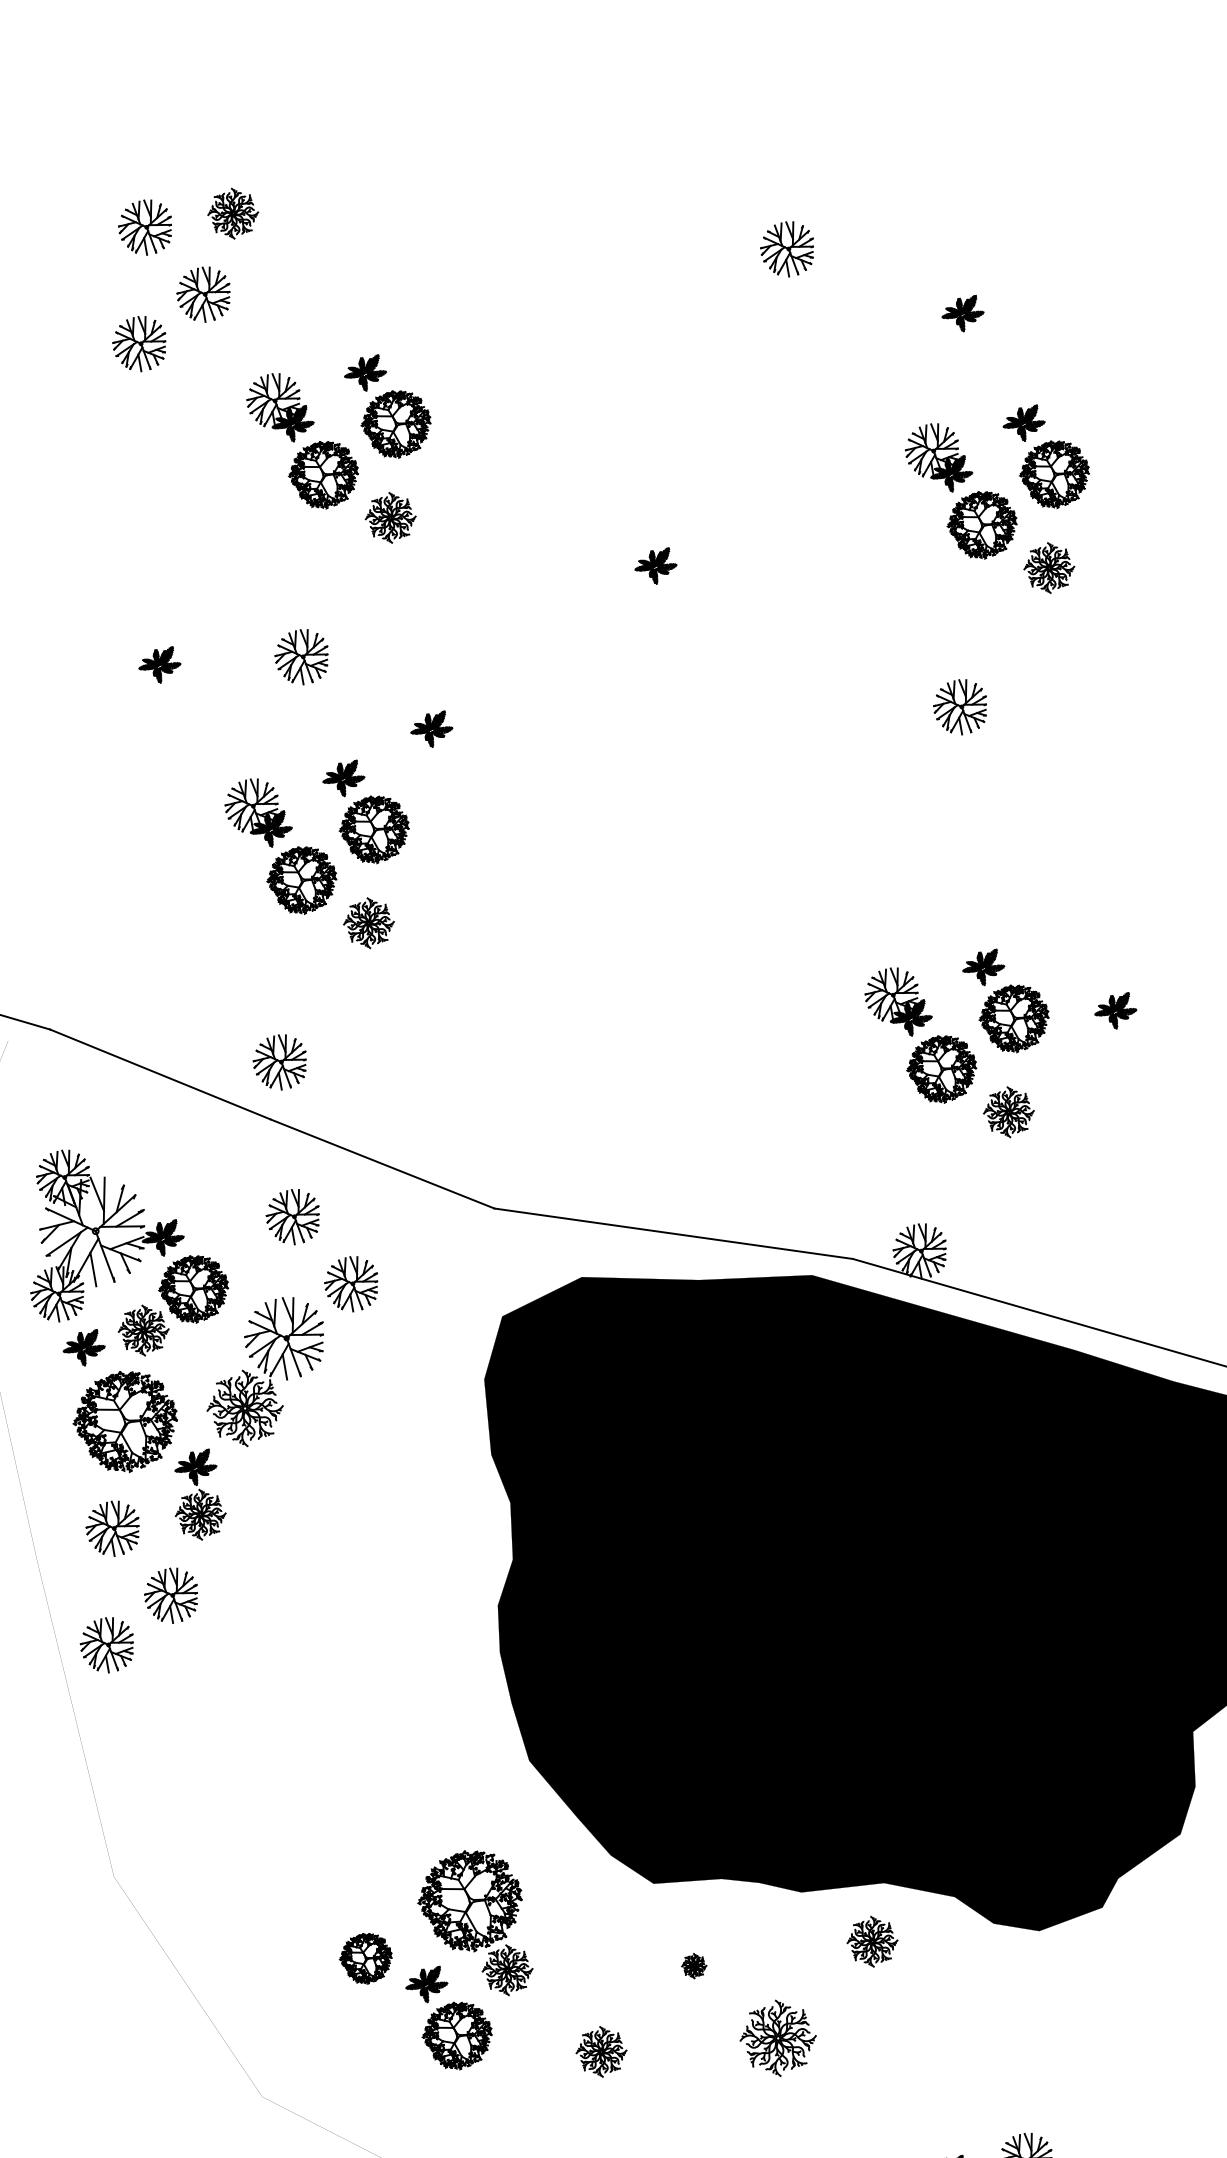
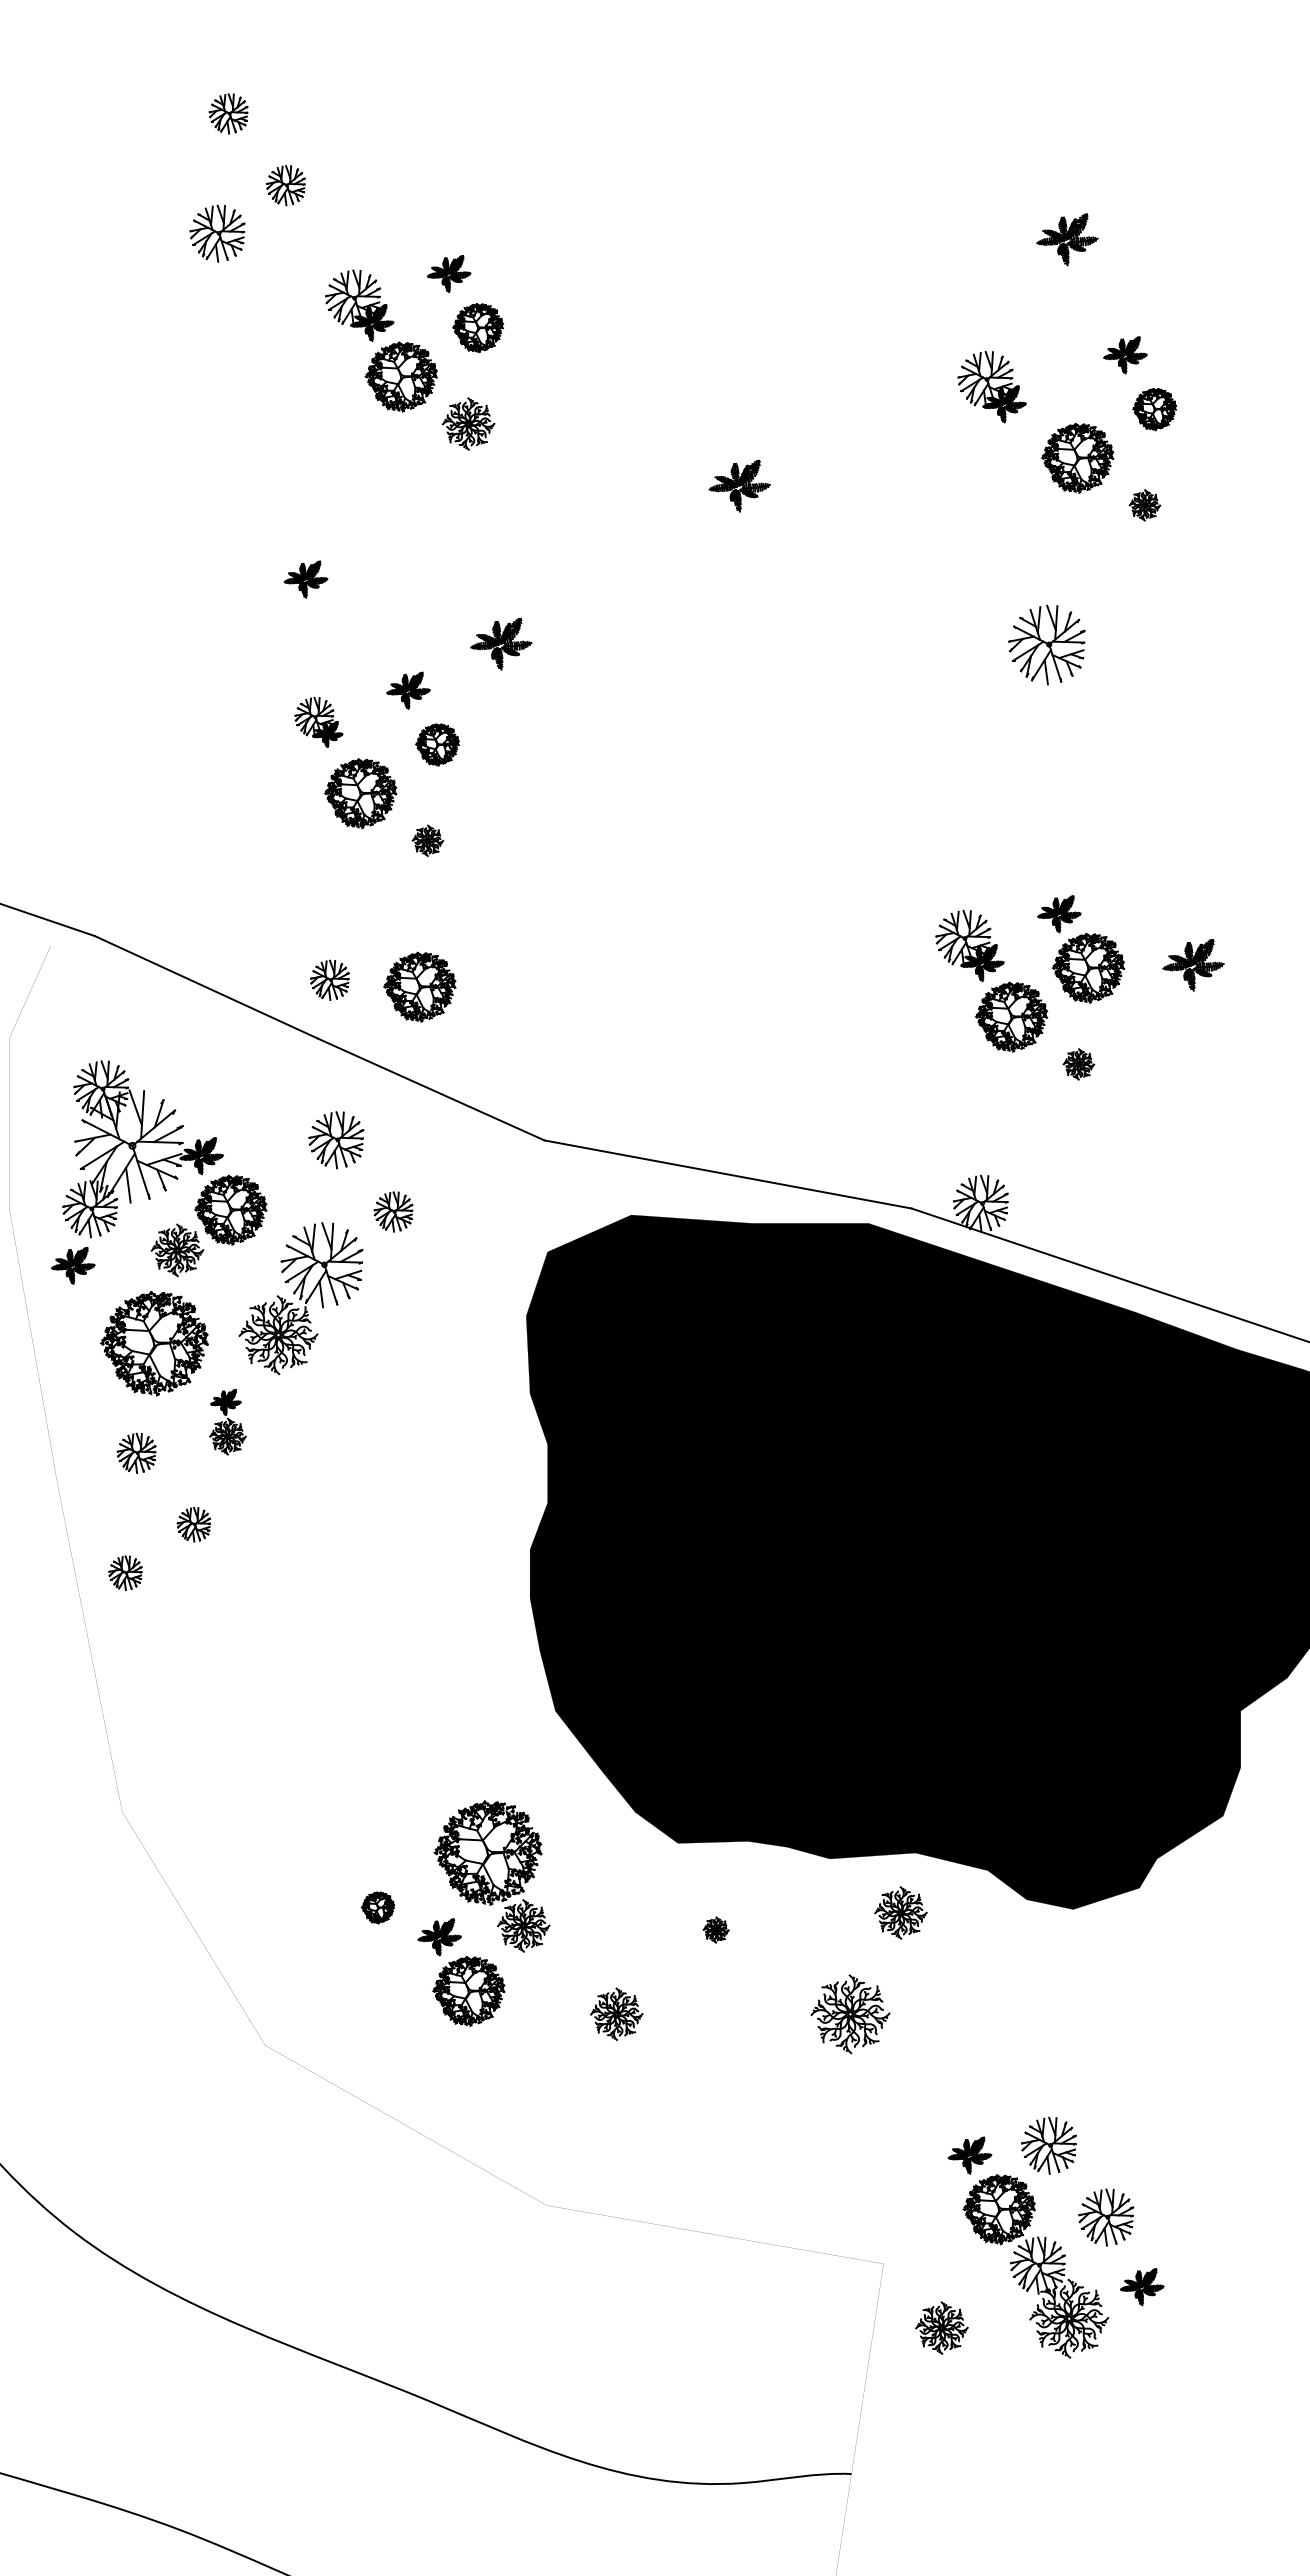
part: (232, 213) -> (319, 103), removed
part: (145, 227) -> (228, 113), size x0.7
part: (787, 249) -> (889, 165), removed
part: (203, 294) -> (285, 185), size x0.7
part: (963, 313) -> (1067, 239), size x1.4
part: (395, 424) -> (477, 327), size x0.7
part: (938, 458) -> (991, 387), moved
part: (1054, 474) -> (1154, 409), size x0.6
part: (655, 565) -> (739, 485), size x1.4
part: (1048, 568) -> (1144, 505), size x0.6
part: (301, 657) -> (370, 563), removed
part: (159, 665) -> (305, 579), moved
part: (959, 706) -> (1046, 644), size x1.4
part: (431, 729) -> (501, 643), size x1.4
part: (257, 813) -> (318, 722), size x0.7
part: (374, 829) -> (437, 744), size x0.6
part: (368, 922) -> (427, 840), size x0.6
part: (1115, 1010) -> (1193, 964), size x1.4
part: (279, 1062) -> (329, 980), size x0.7
part: (366, 1064) -> (419, 986), added
part: (1008, 1112) -> (1078, 1064), size x0.6
part: (351, 1283) -> (393, 1211), size x0.7
part: (84, 1347) -> (73, 1265), moved
part: (199, 1495) -> (227, 1422), size x0.7
part: (112, 1529) -> (136, 1453), size x0.7
part: (170, 1595) -> (193, 1524), size x0.6
part: (107, 1645) -> (125, 1573), size x0.6
part: (365, 1958) -> (377, 1907), size x0.6
part: (778, 2038) -> (850, 2014), moved

